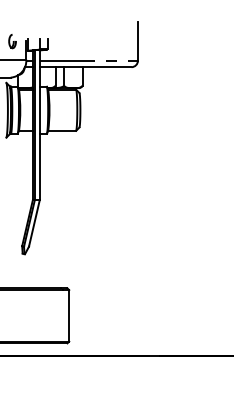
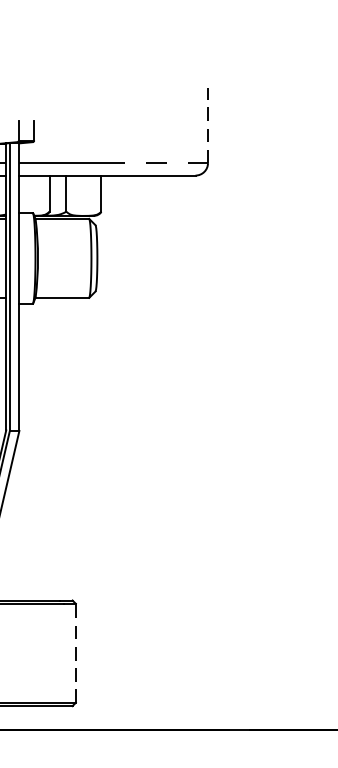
line: (137, 41) -> (207, 126), solid -> dashed
line: (69, 315) -> (76, 652), solid -> dashed

